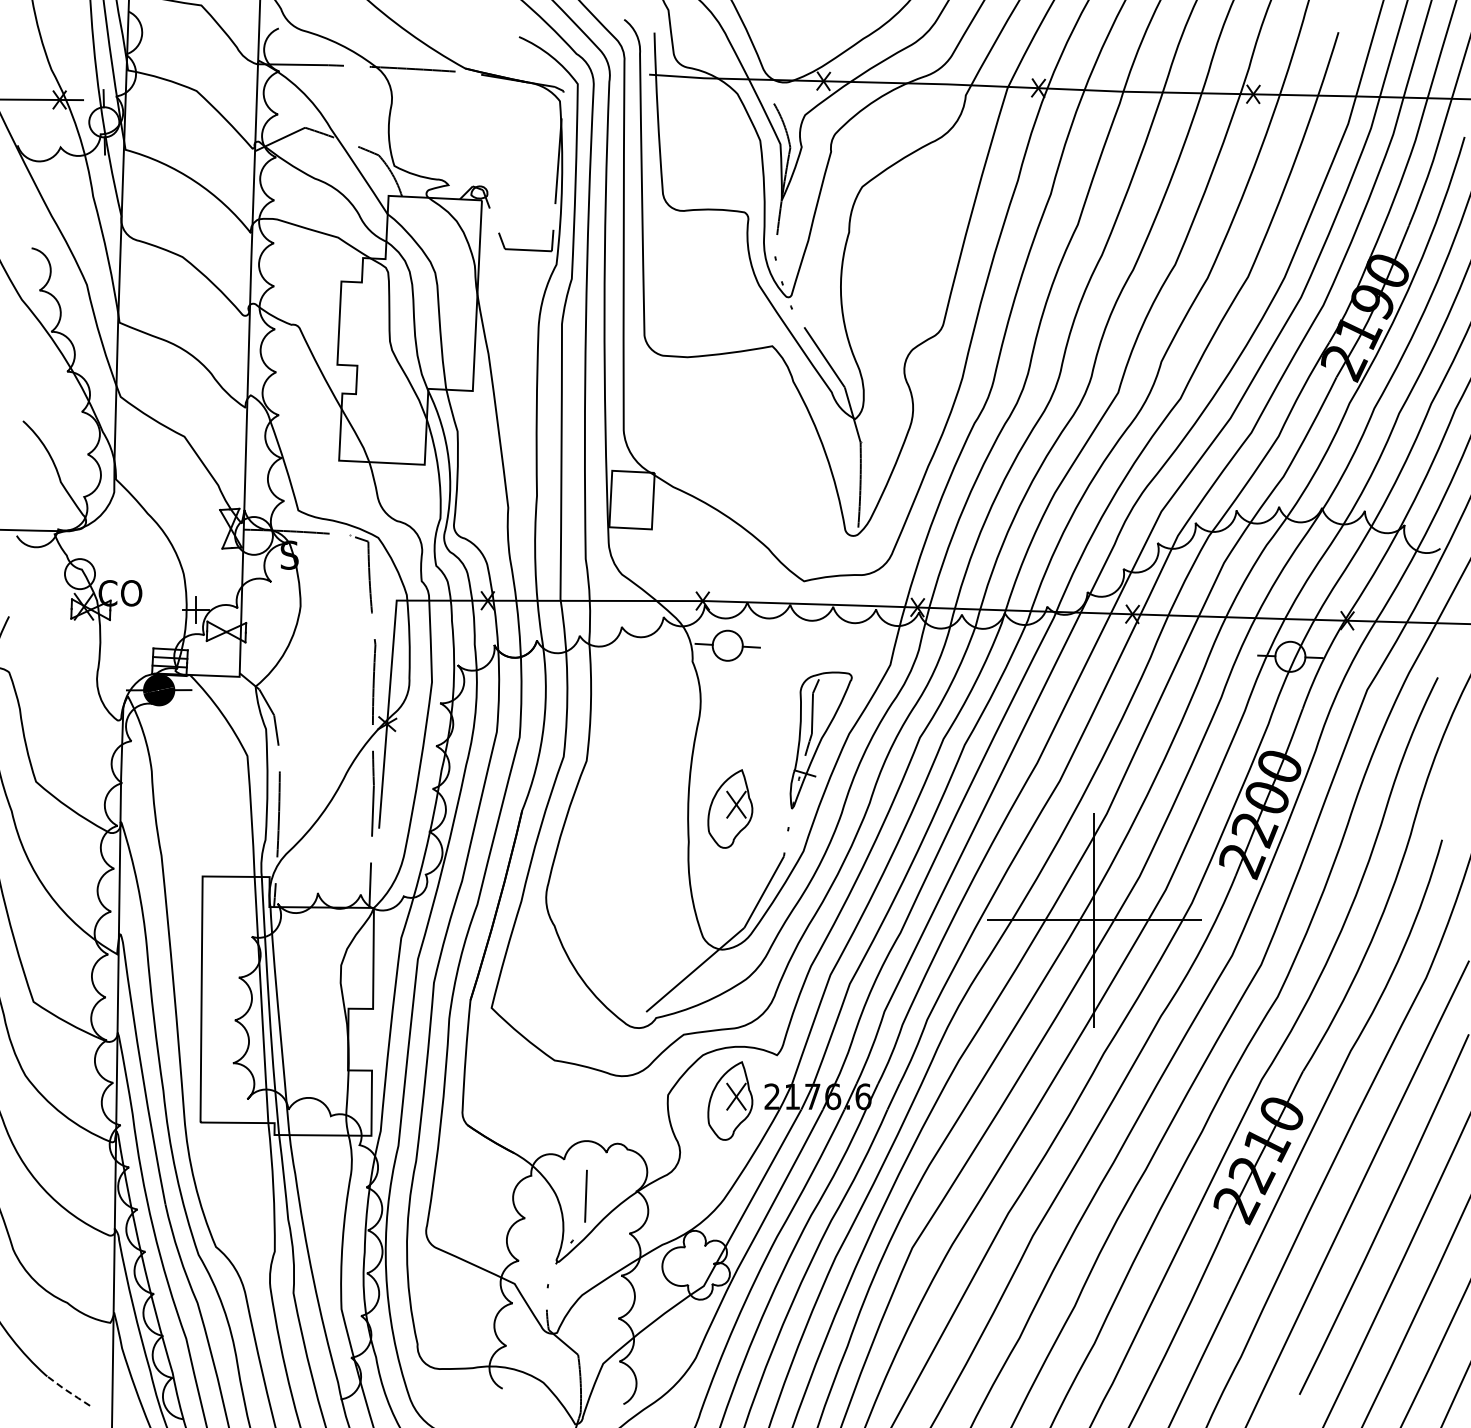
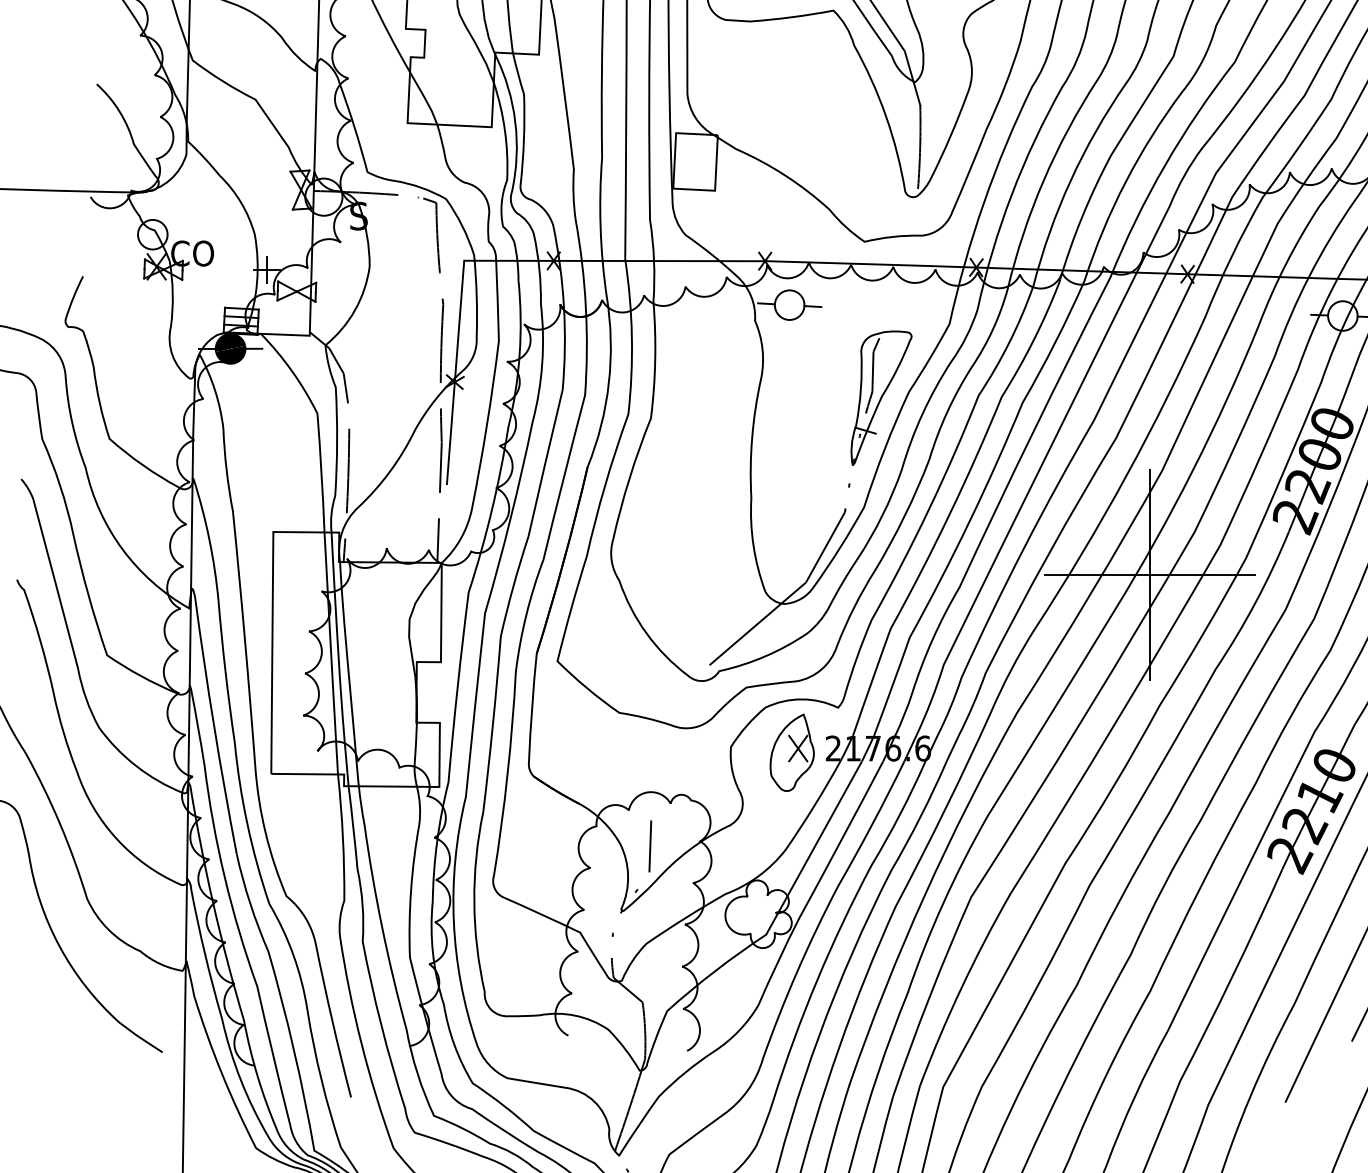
part: (730, 808) -> (792, 465), removed
line: (68, 1391) -> (141, 1038), dashed -> solid

